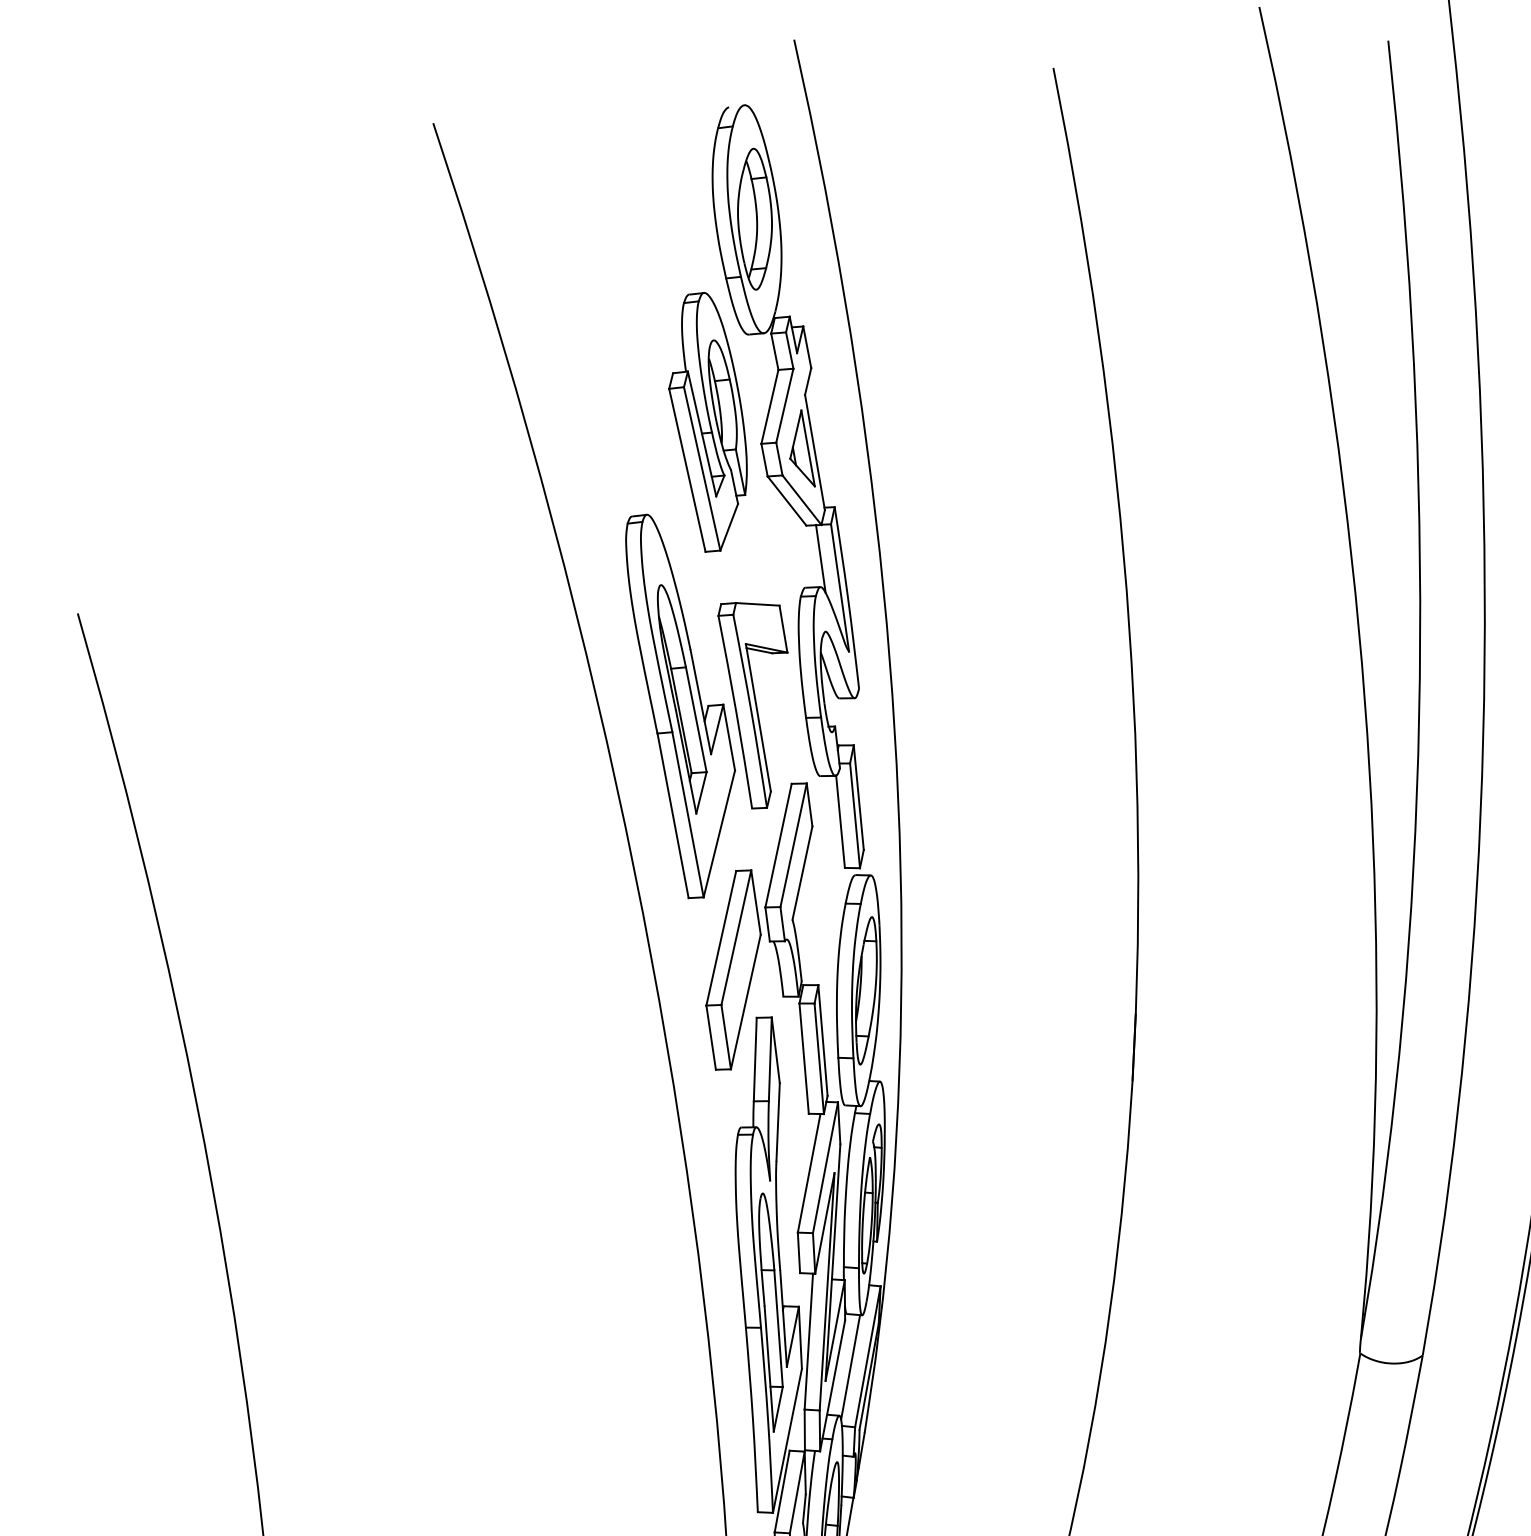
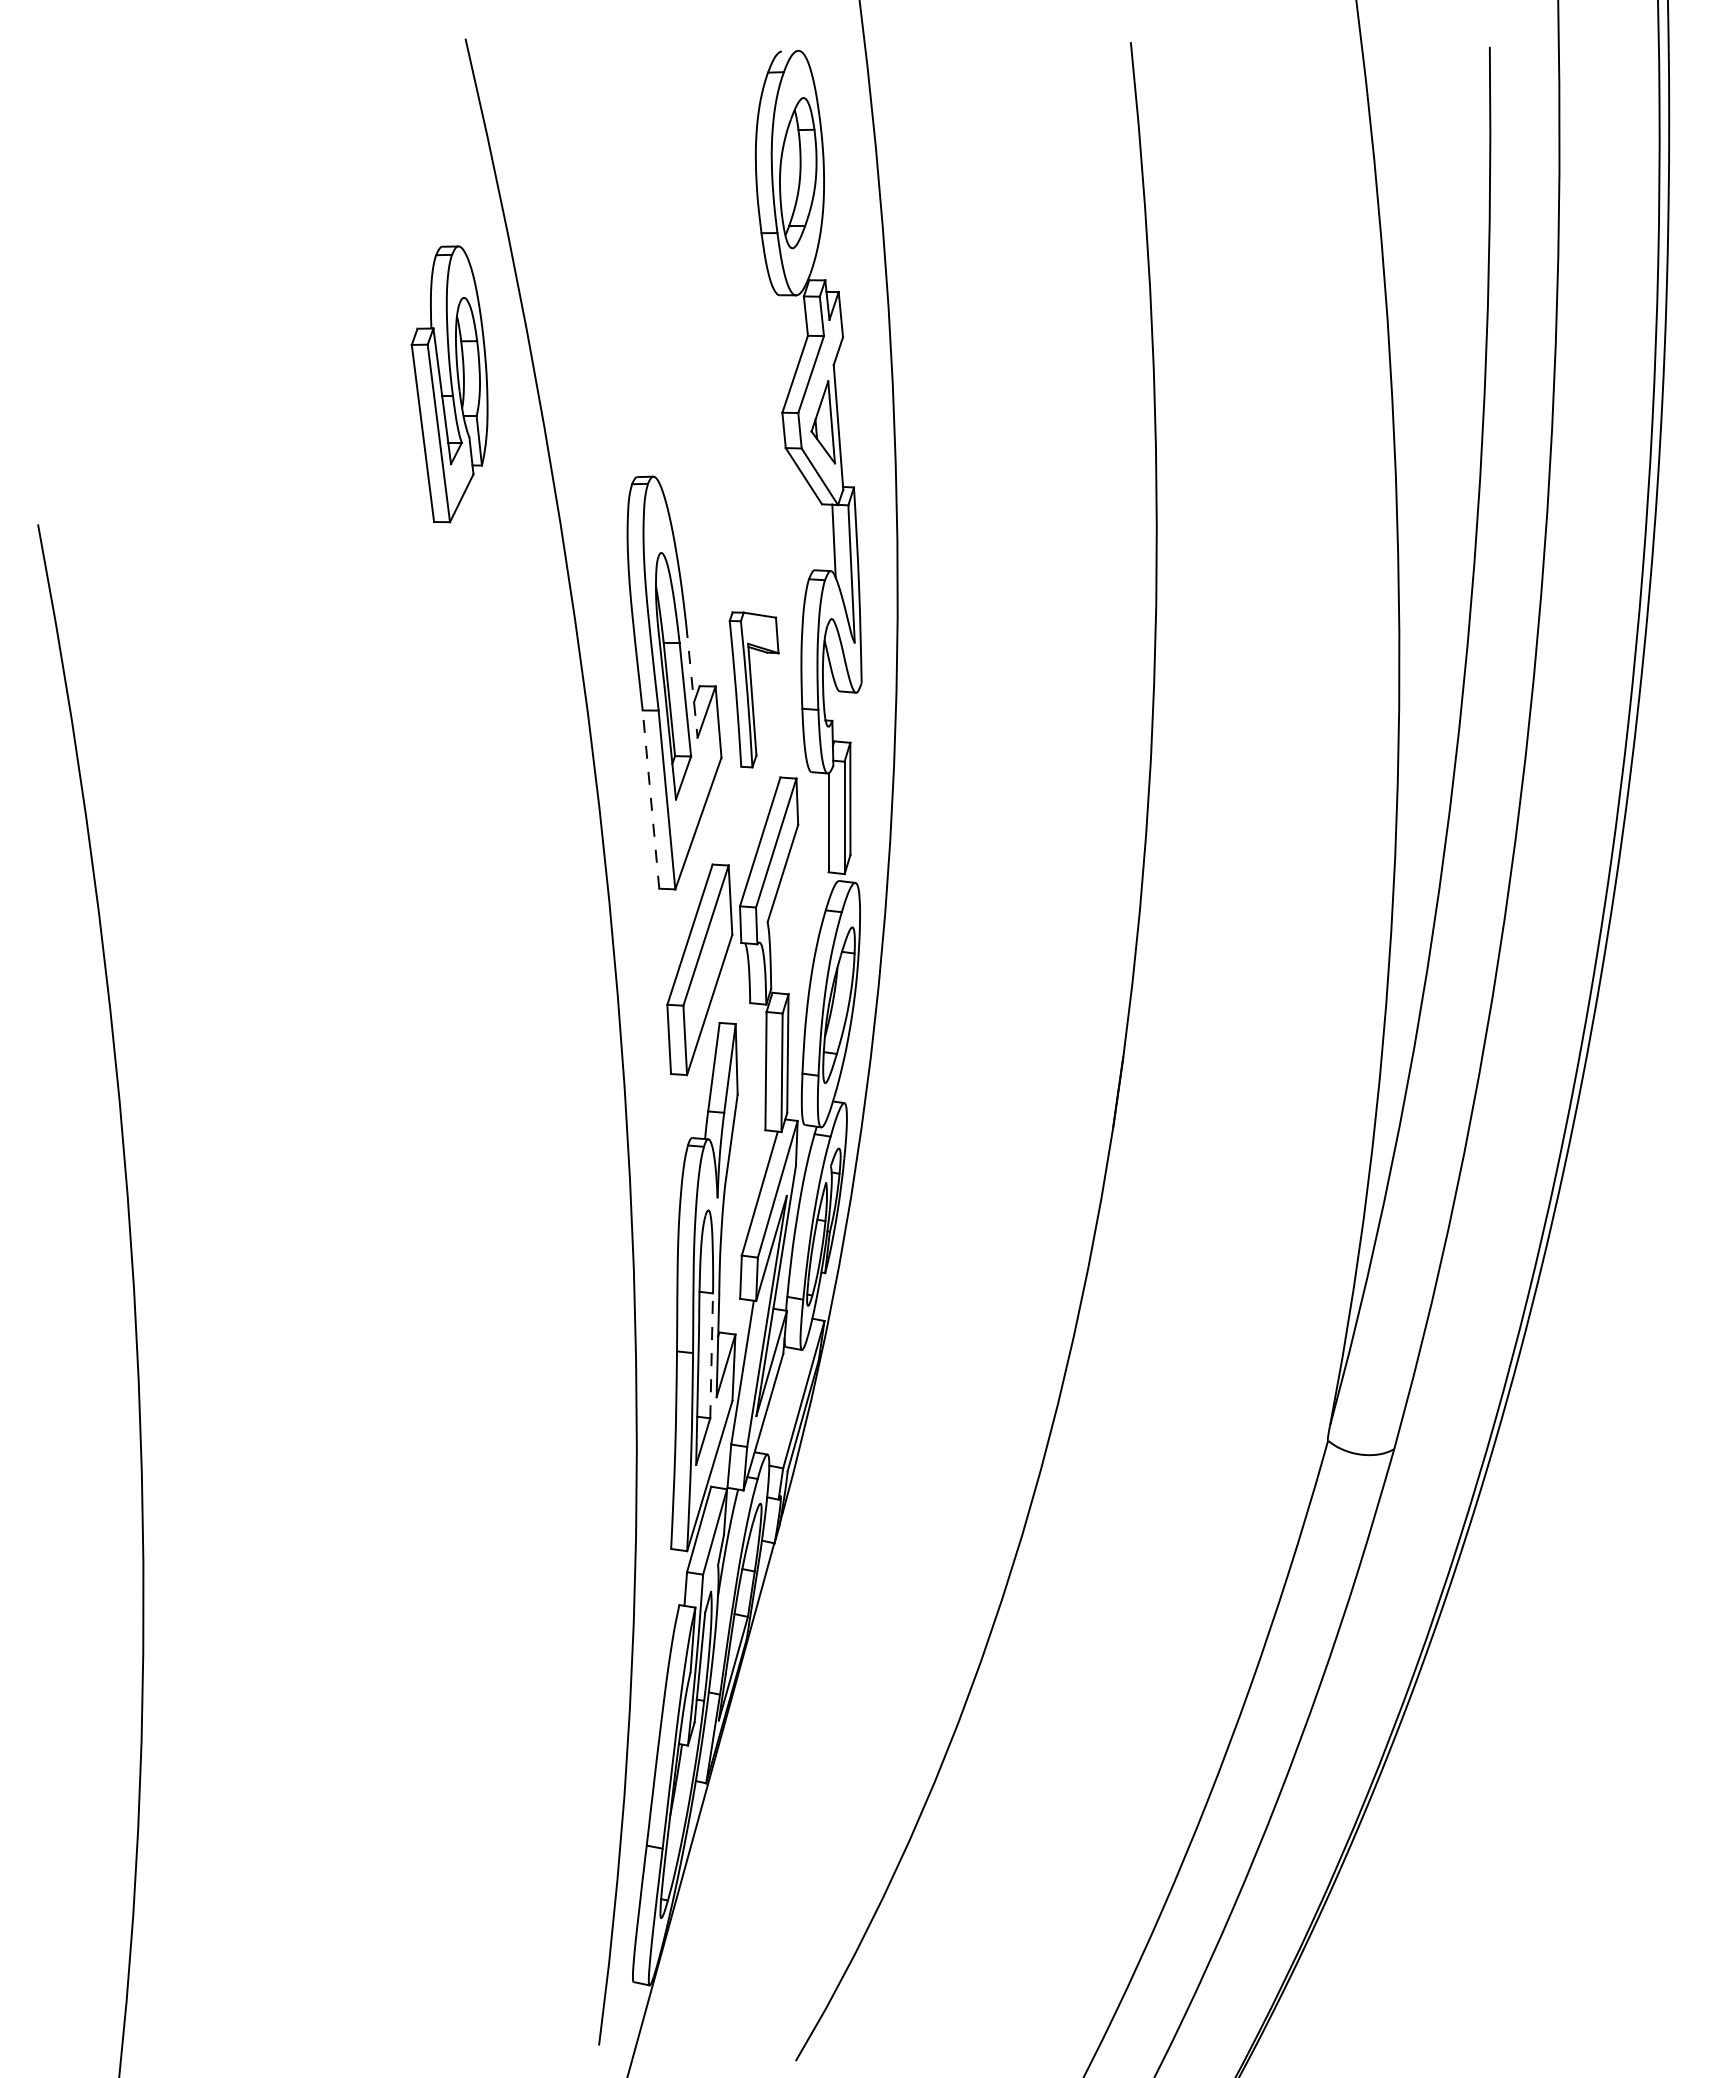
part: (707, 422) -> (449, 384), moved
line: (700, 702) -> (691, 681), solid -> dashed
part: (758, 704) -> (753, 689), size x0.7
line: (673, 815) -> (651, 799), solid -> dashed
line: (778, 1328) -> (711, 1355), solid -> dashed
line: (850, 1366) -> (784, 1403), removed

